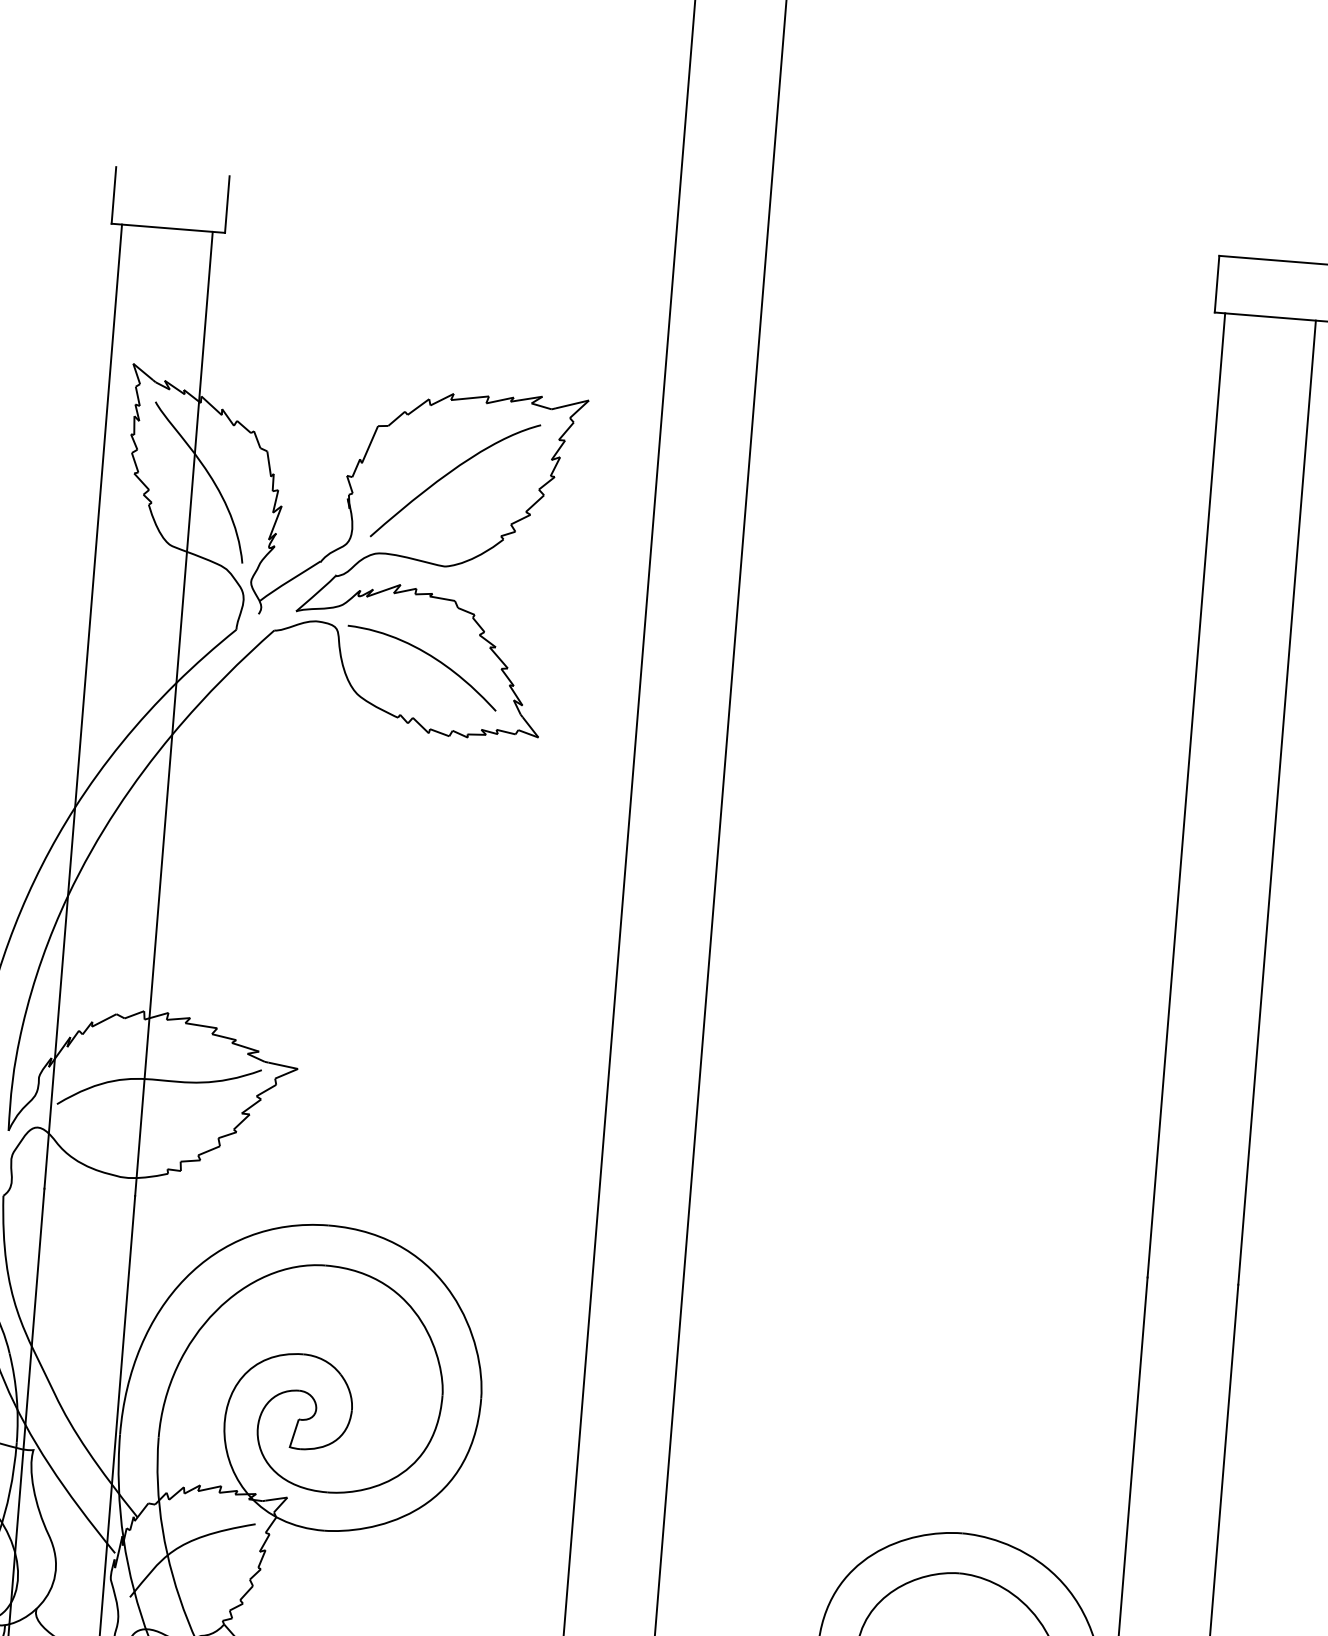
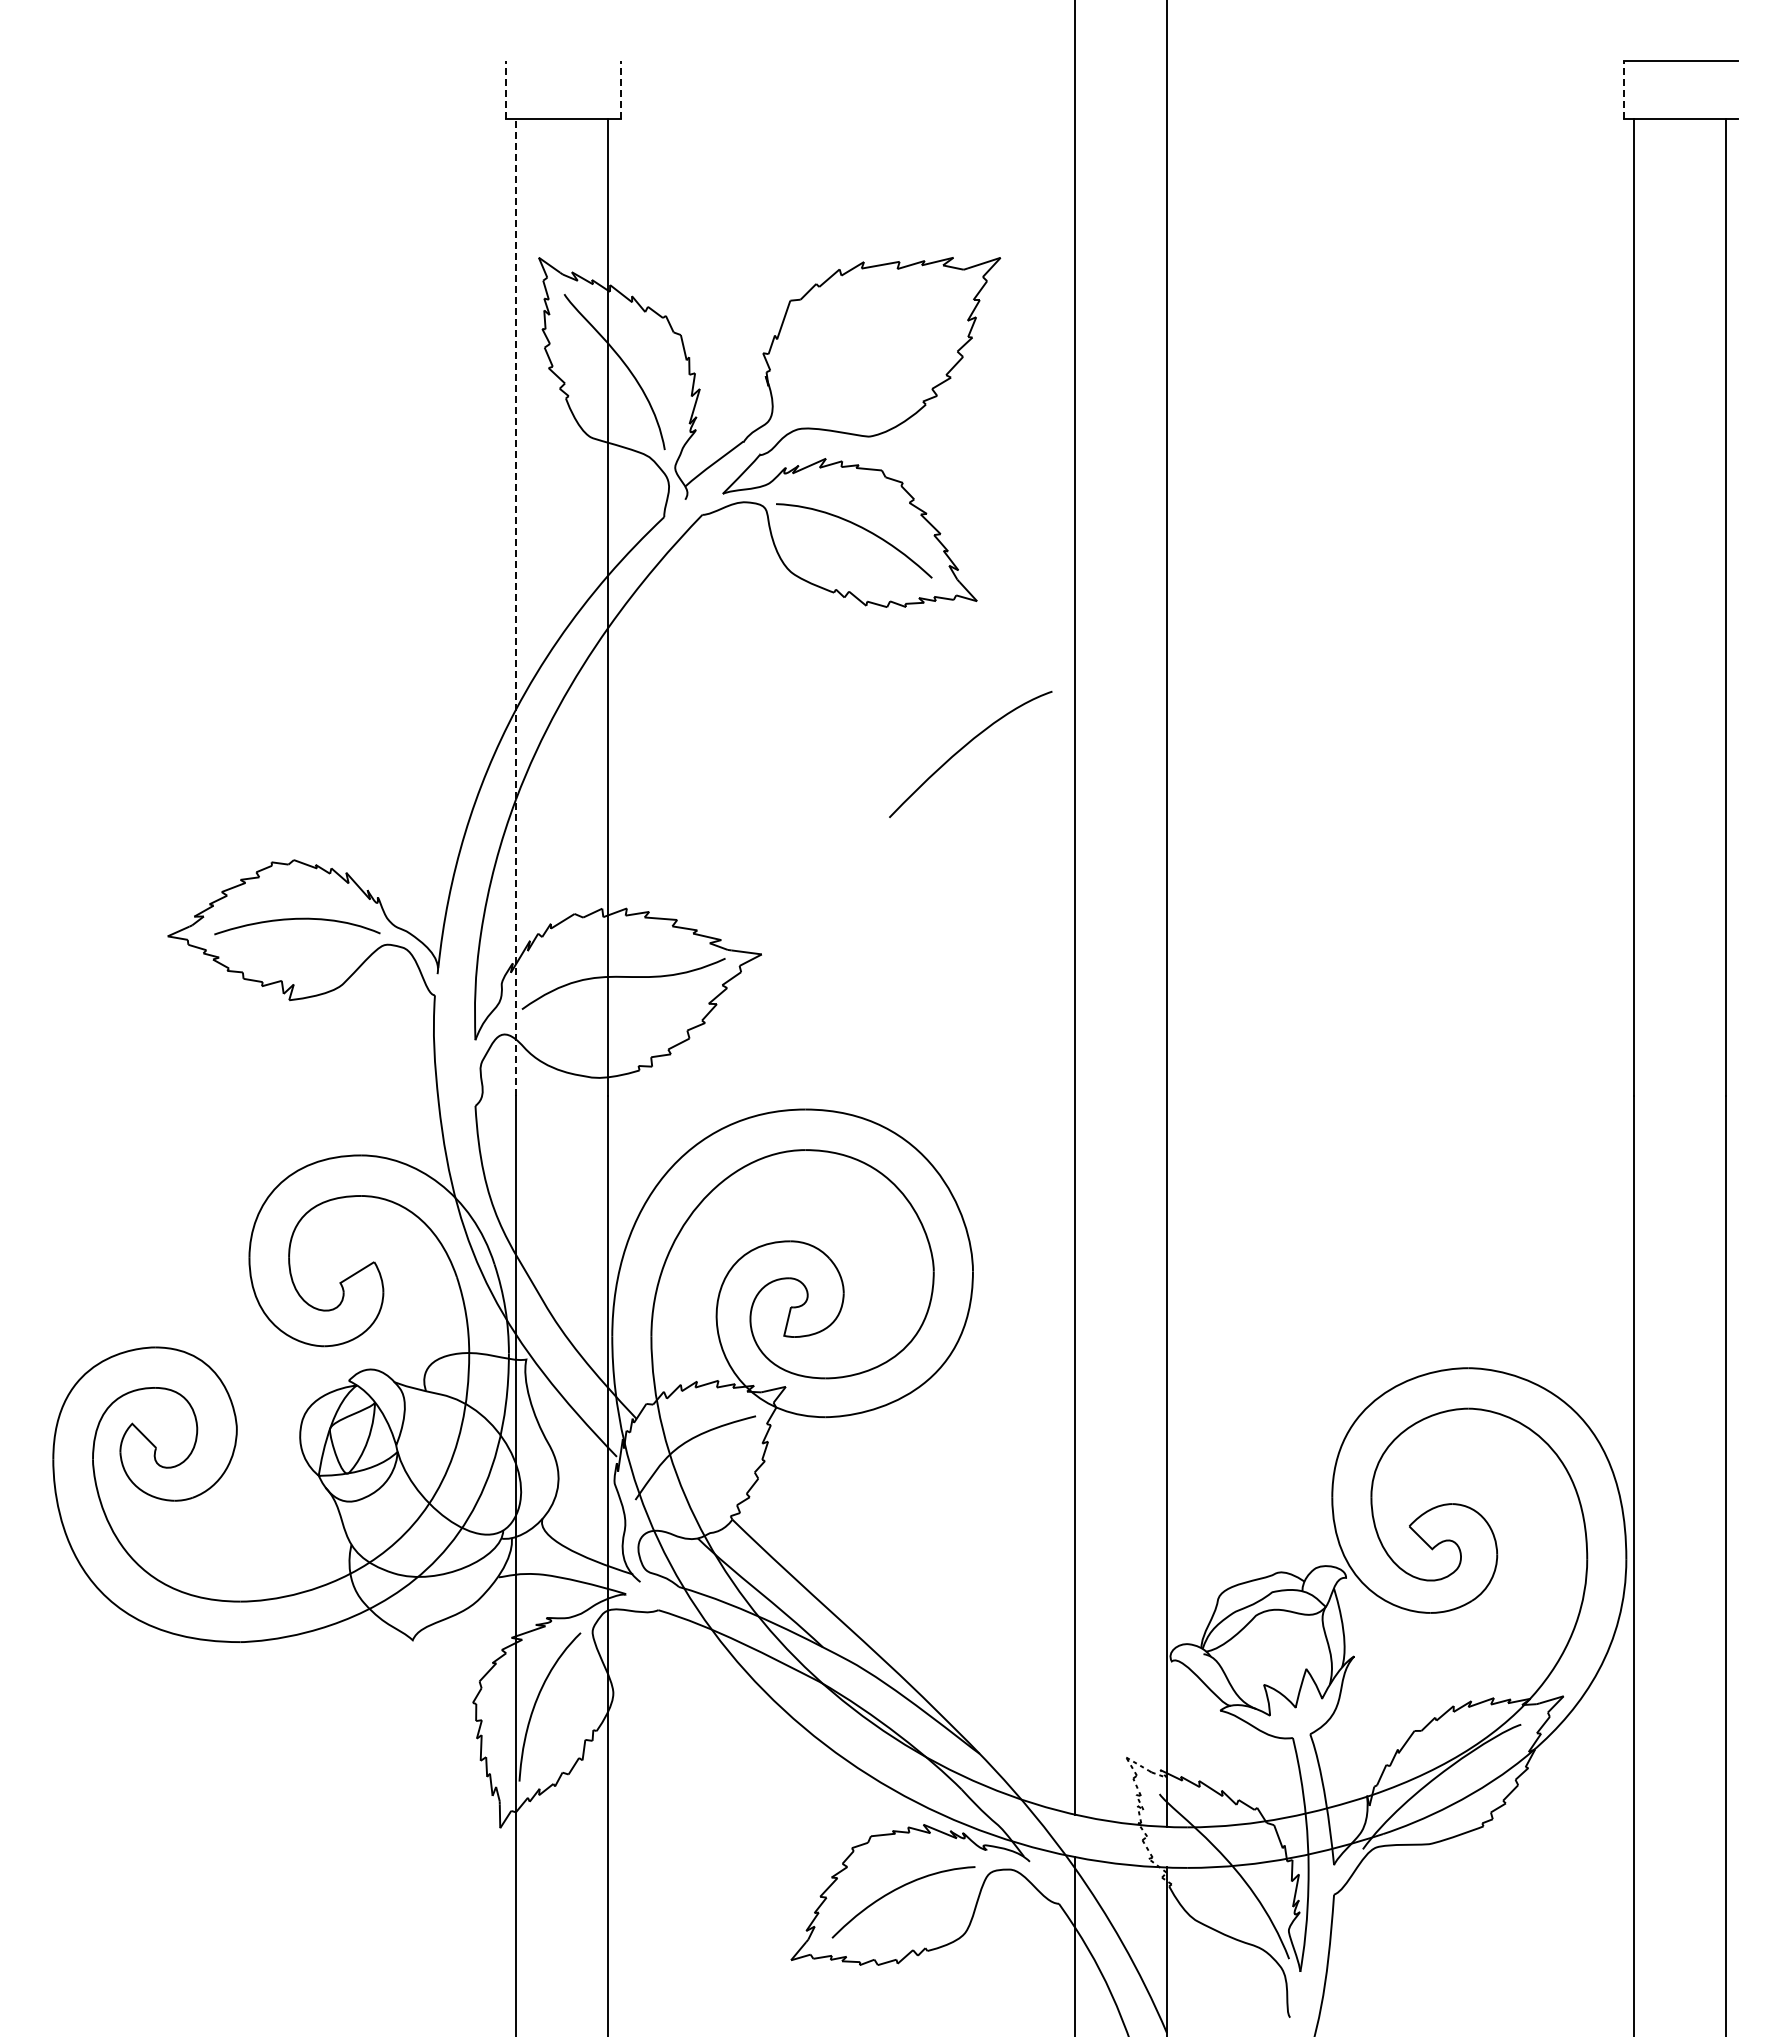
line: (113, 195) -> (505, 89), solid -> dashed
line: (227, 204) -> (620, 89), solid -> dashed
line: (1217, 283) -> (1623, 89), solid -> dashed
curve: (449, 473) -> (964, 747), moved
line: (83, 706) -> (516, 606), solid -> dashed

